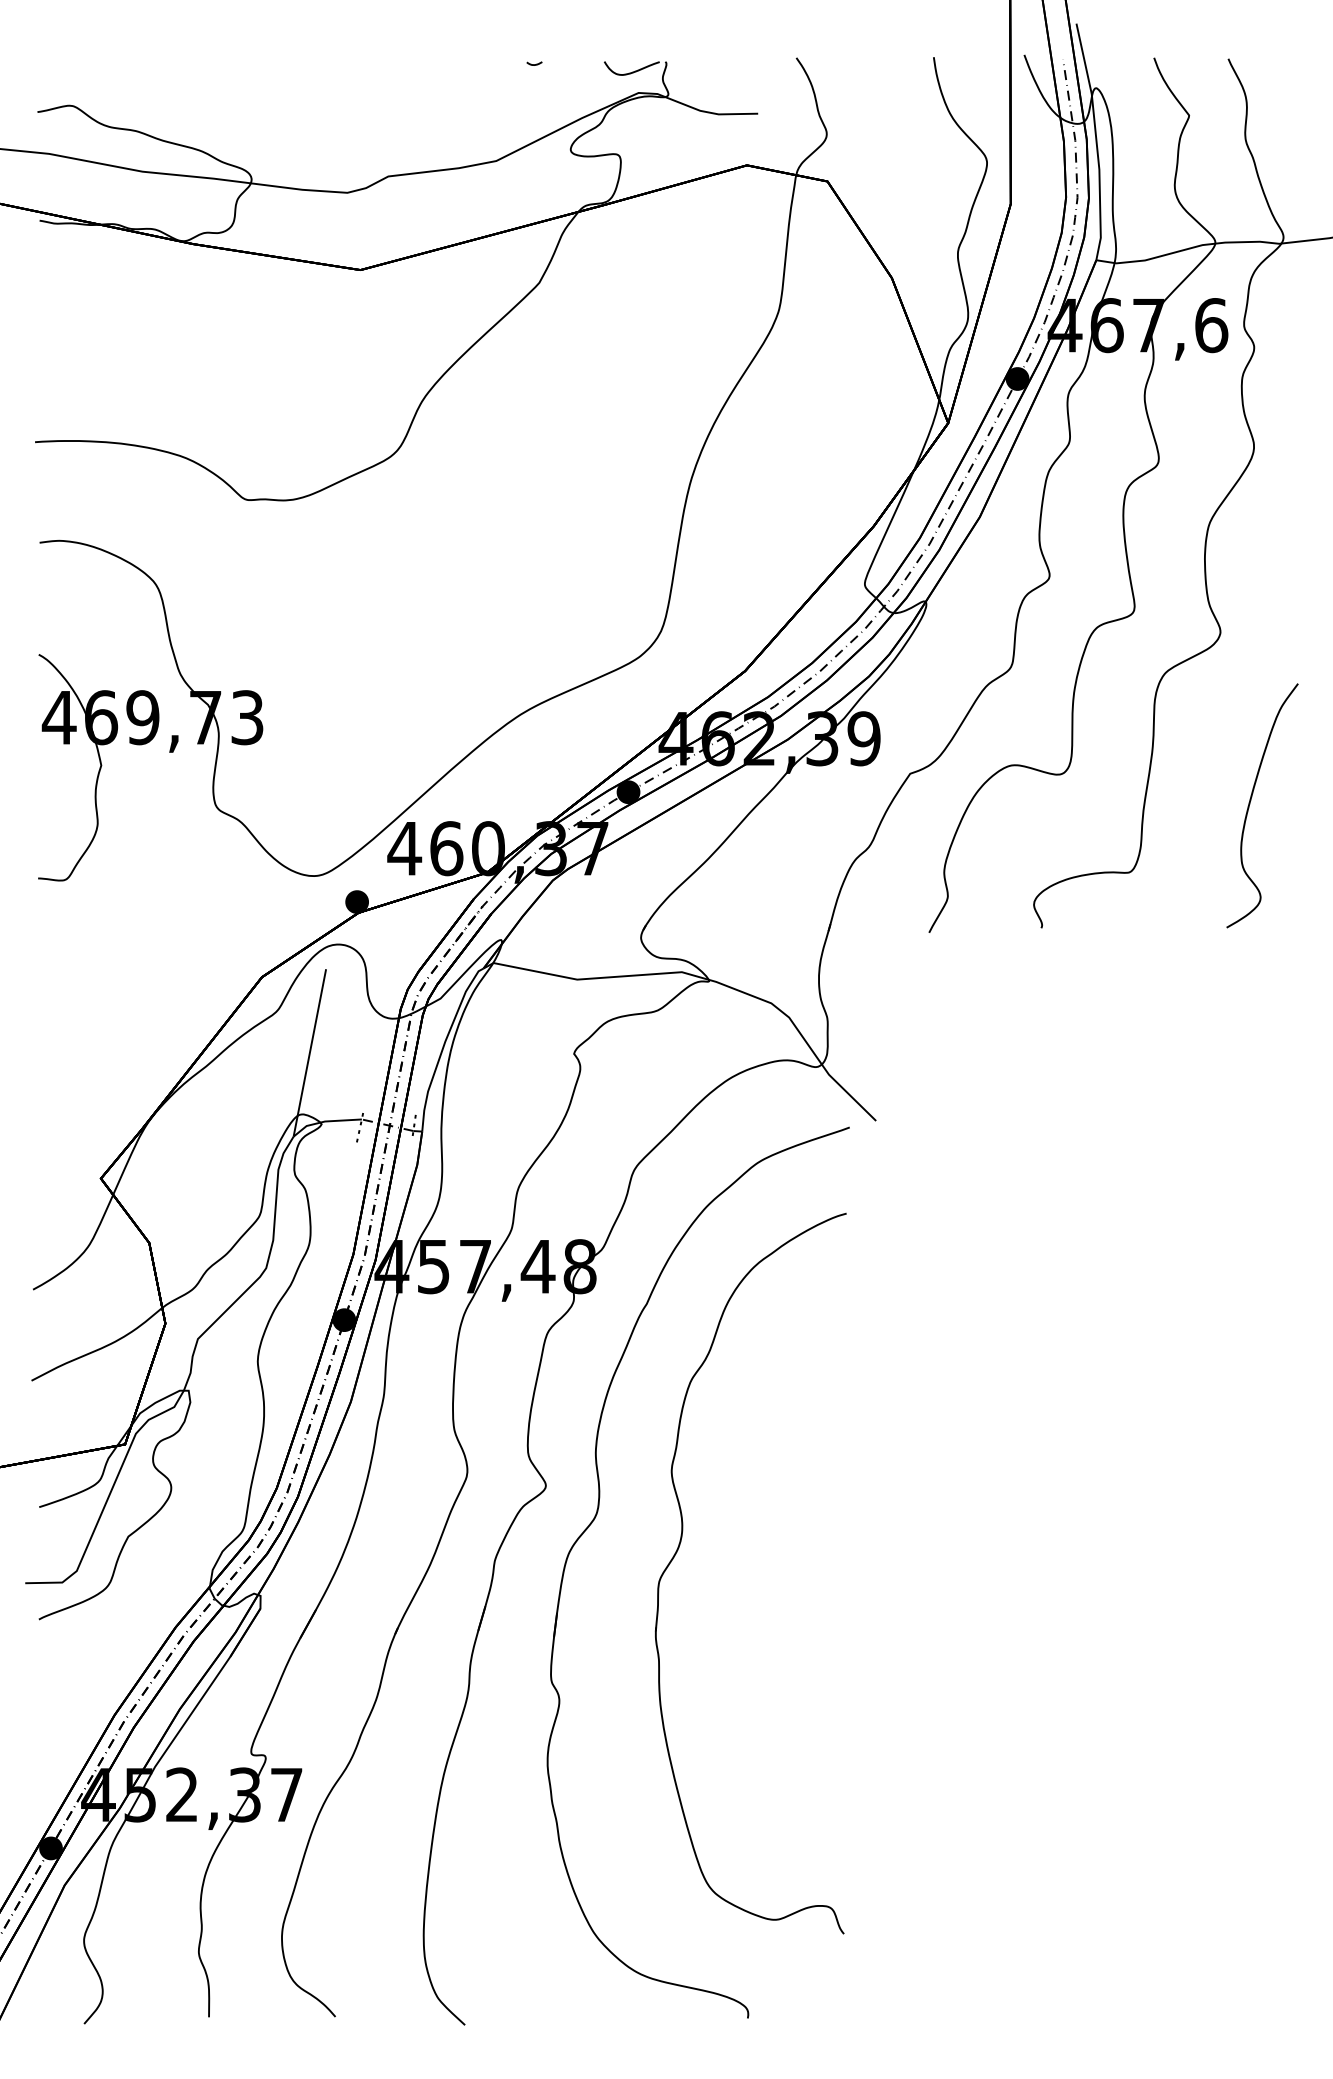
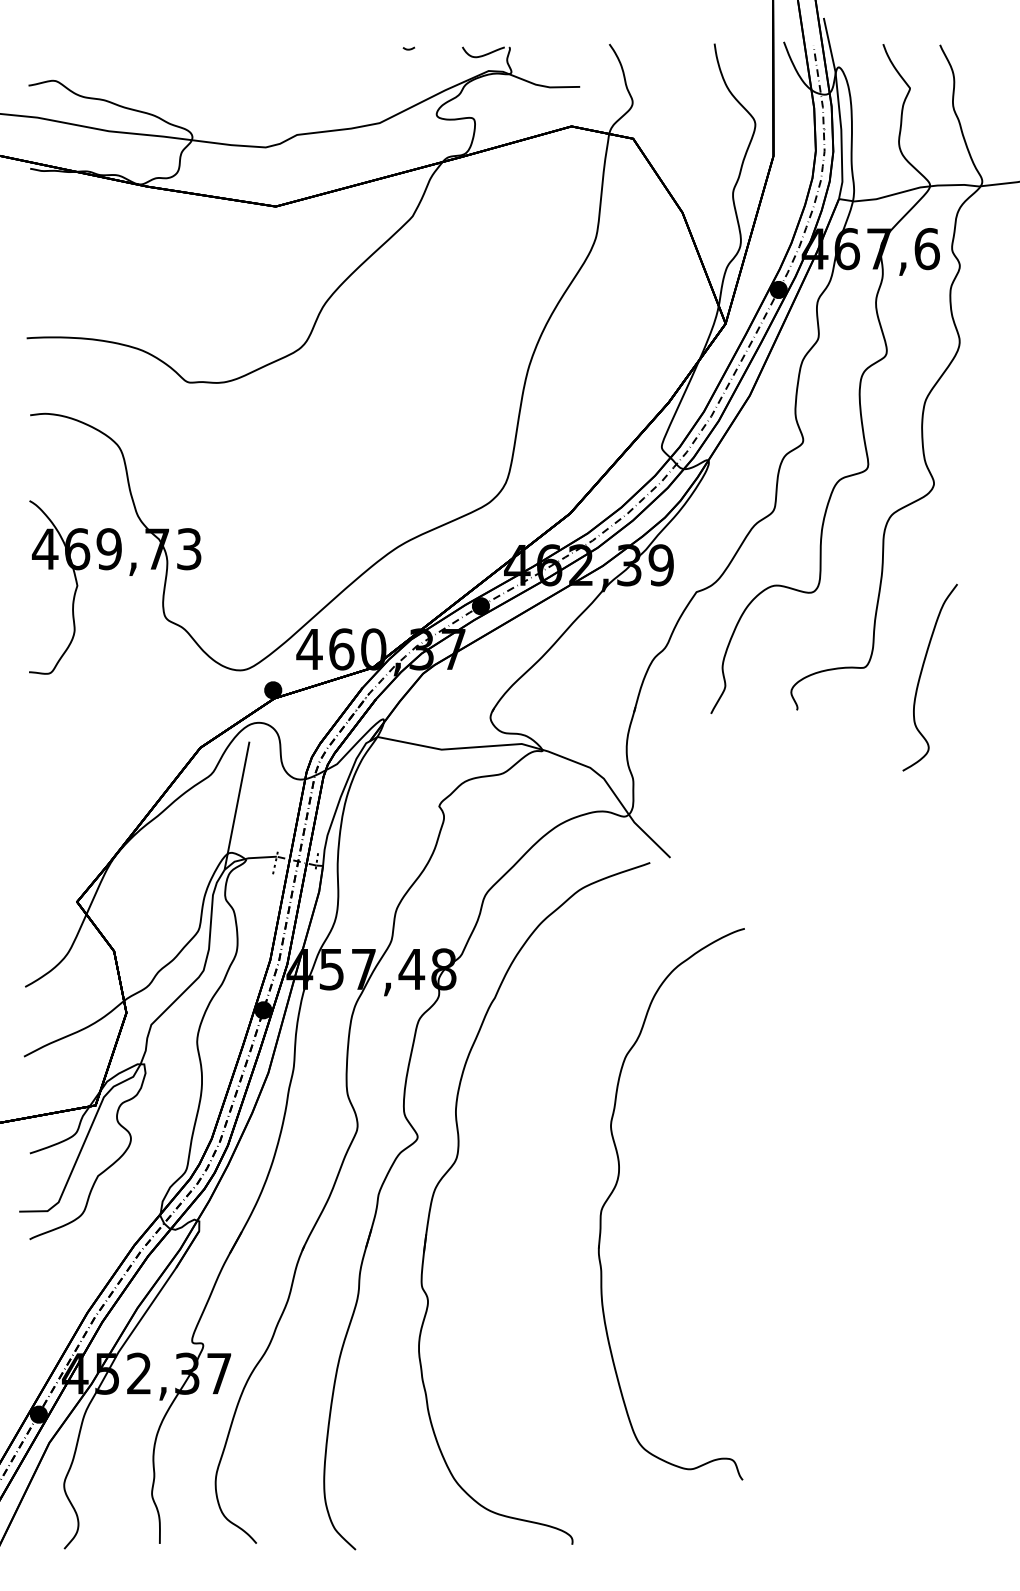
curve: (1251, 803) -> (921, 675), moved
part: (680, 1547) -> (617, 1184), moved

